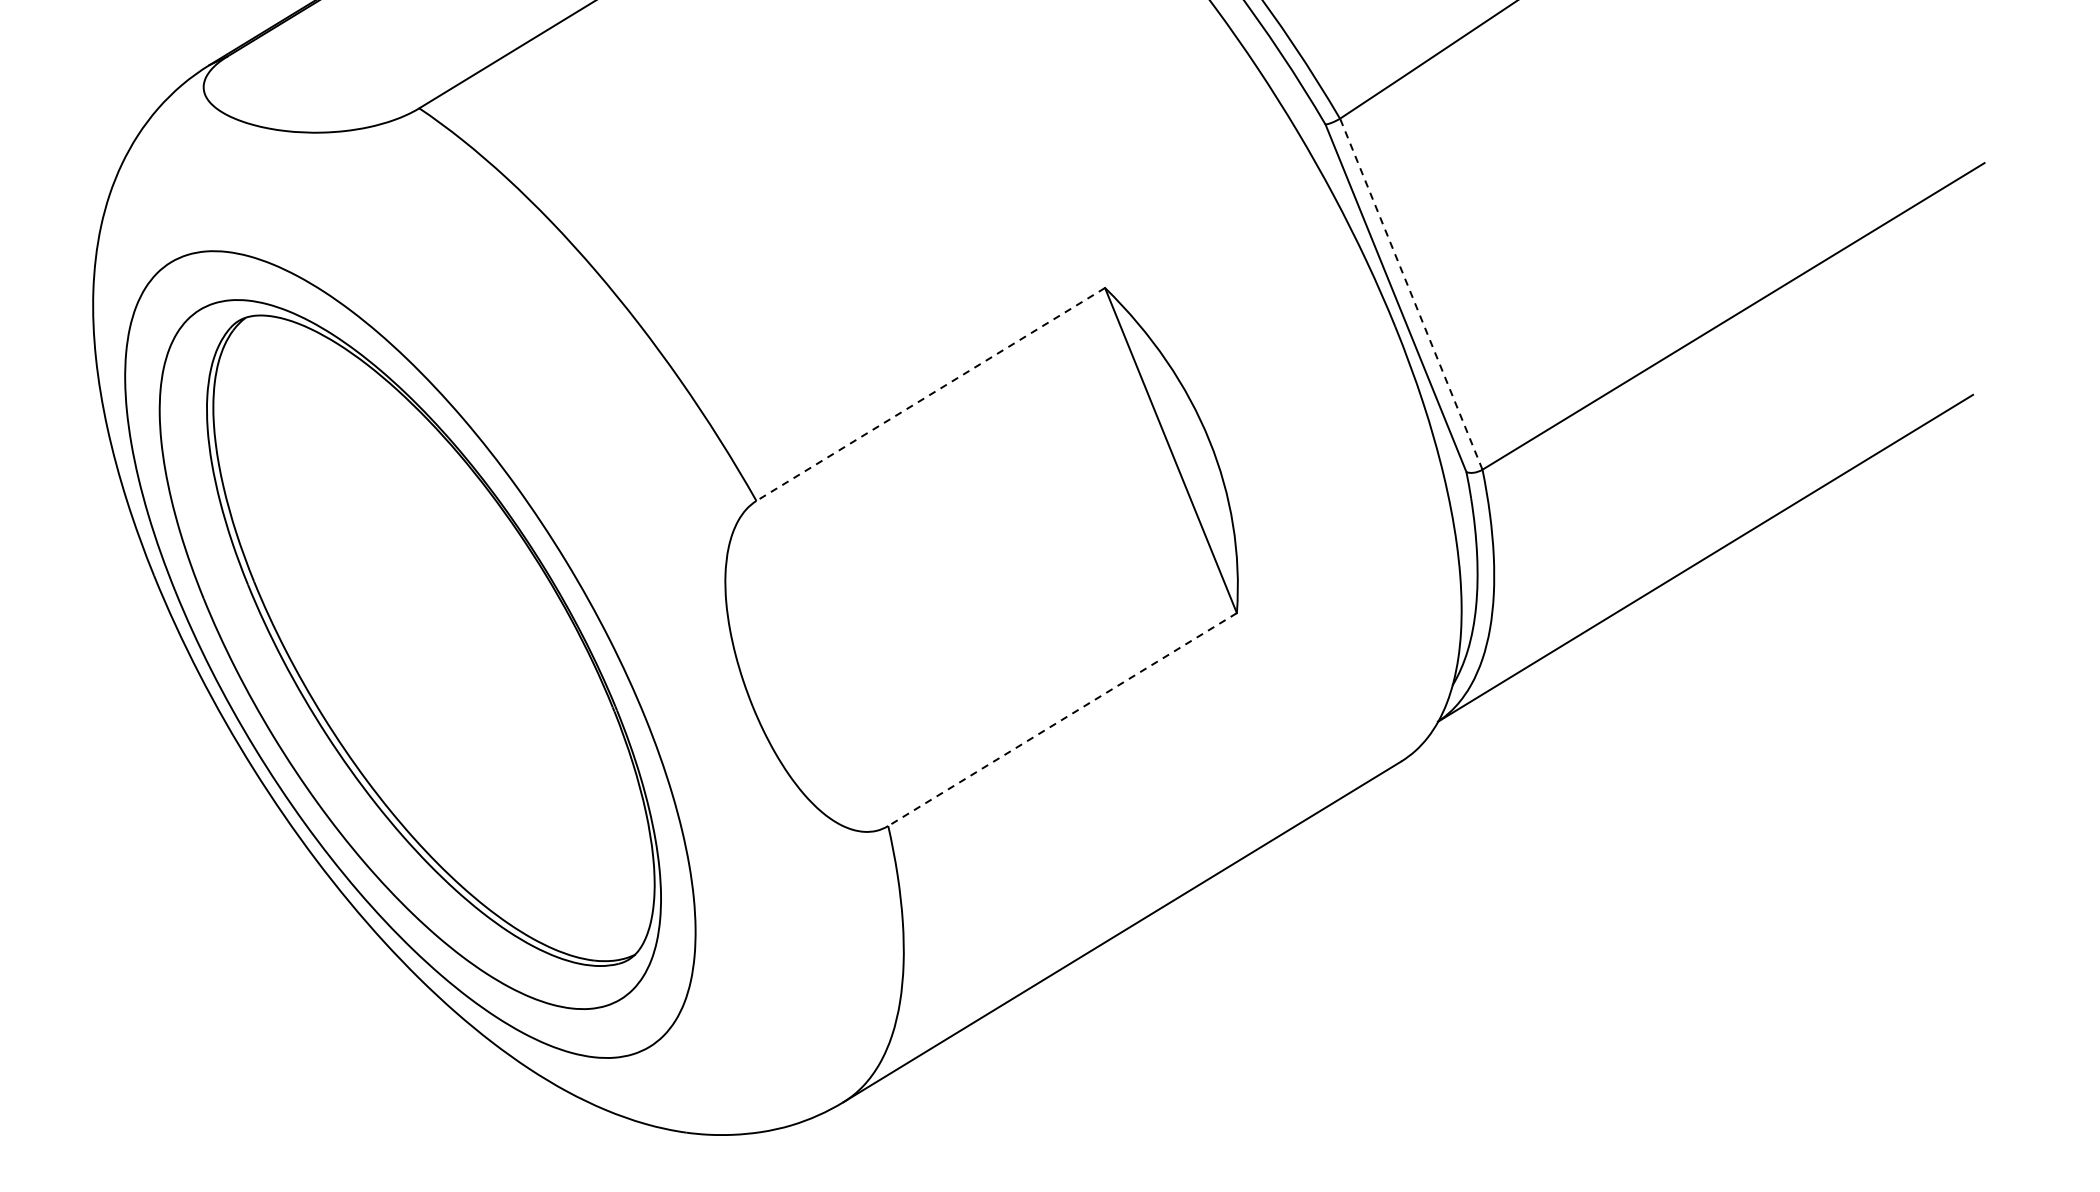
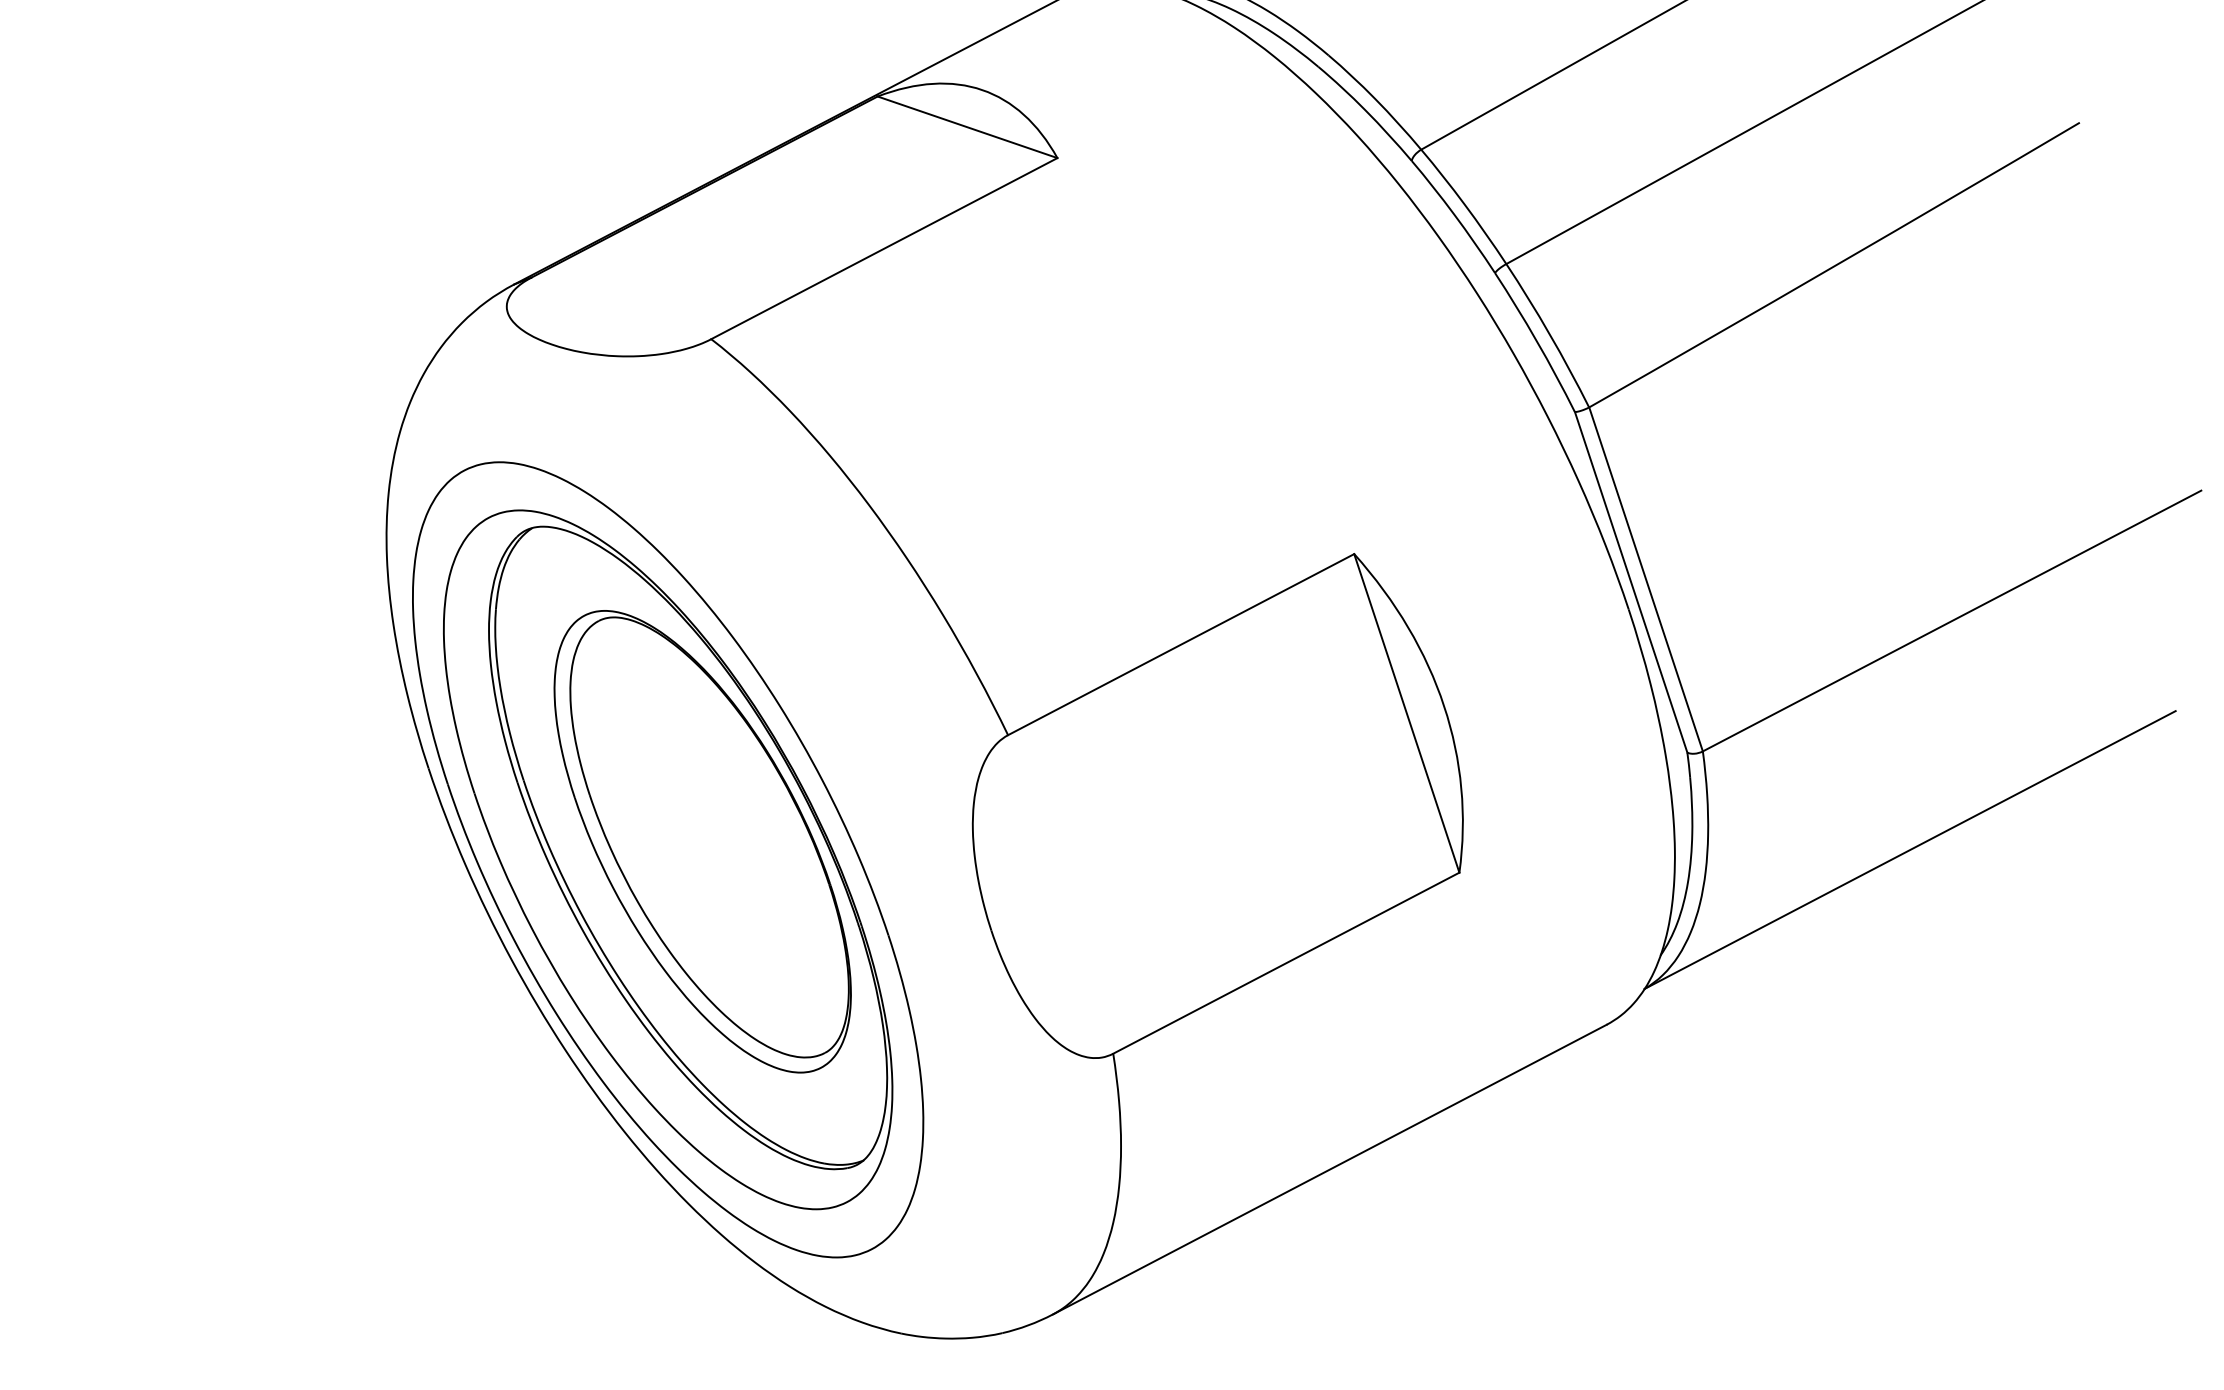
line: (1410, 293) -> (1645, 578), dashed -> solid
line: (930, 394) -> (1180, 644), dashed -> solid
part: (444, 633) -> (702, 841), added
line: (1061, 719) -> (1285, 963), dashed -> solid

